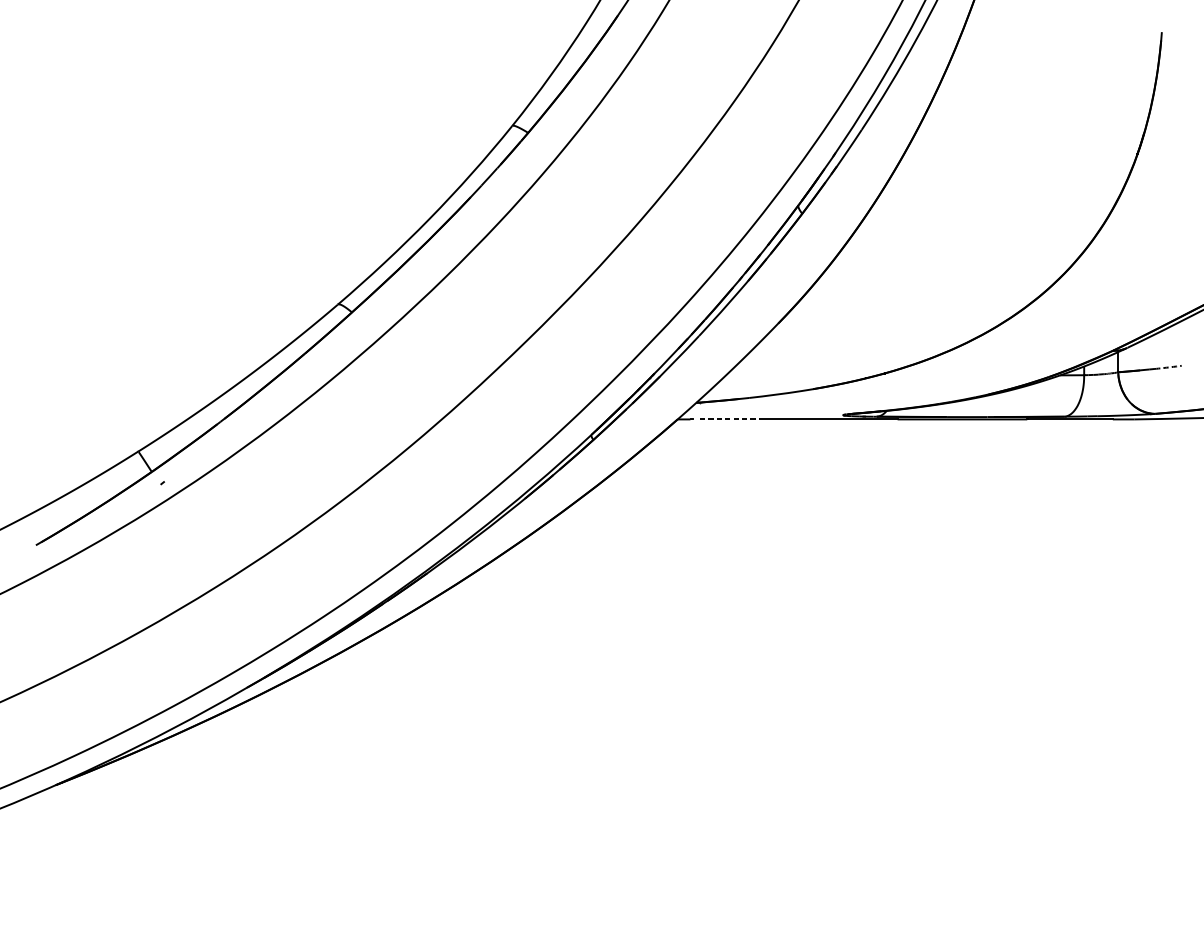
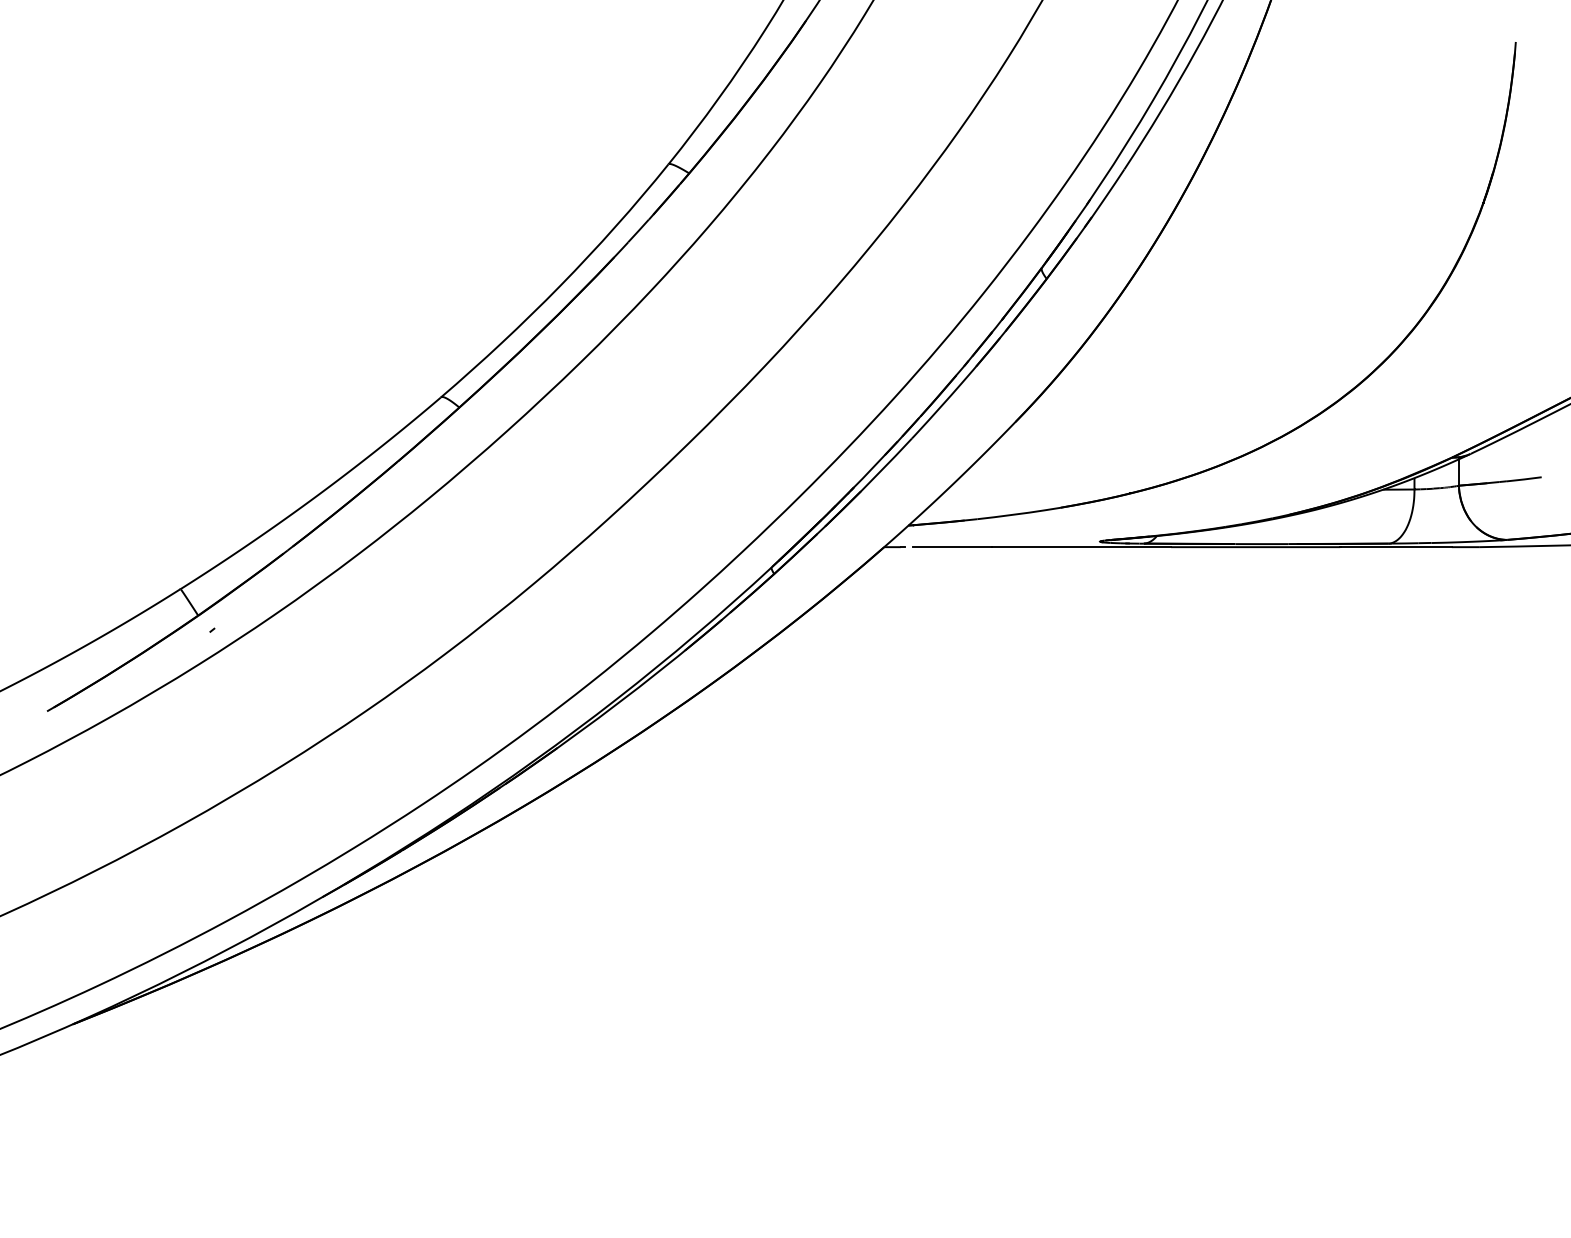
arc: (1168, 367) -> (1524, 479), dashed -> solid
line: (730, 419) -> (952, 547), dashed -> solid

